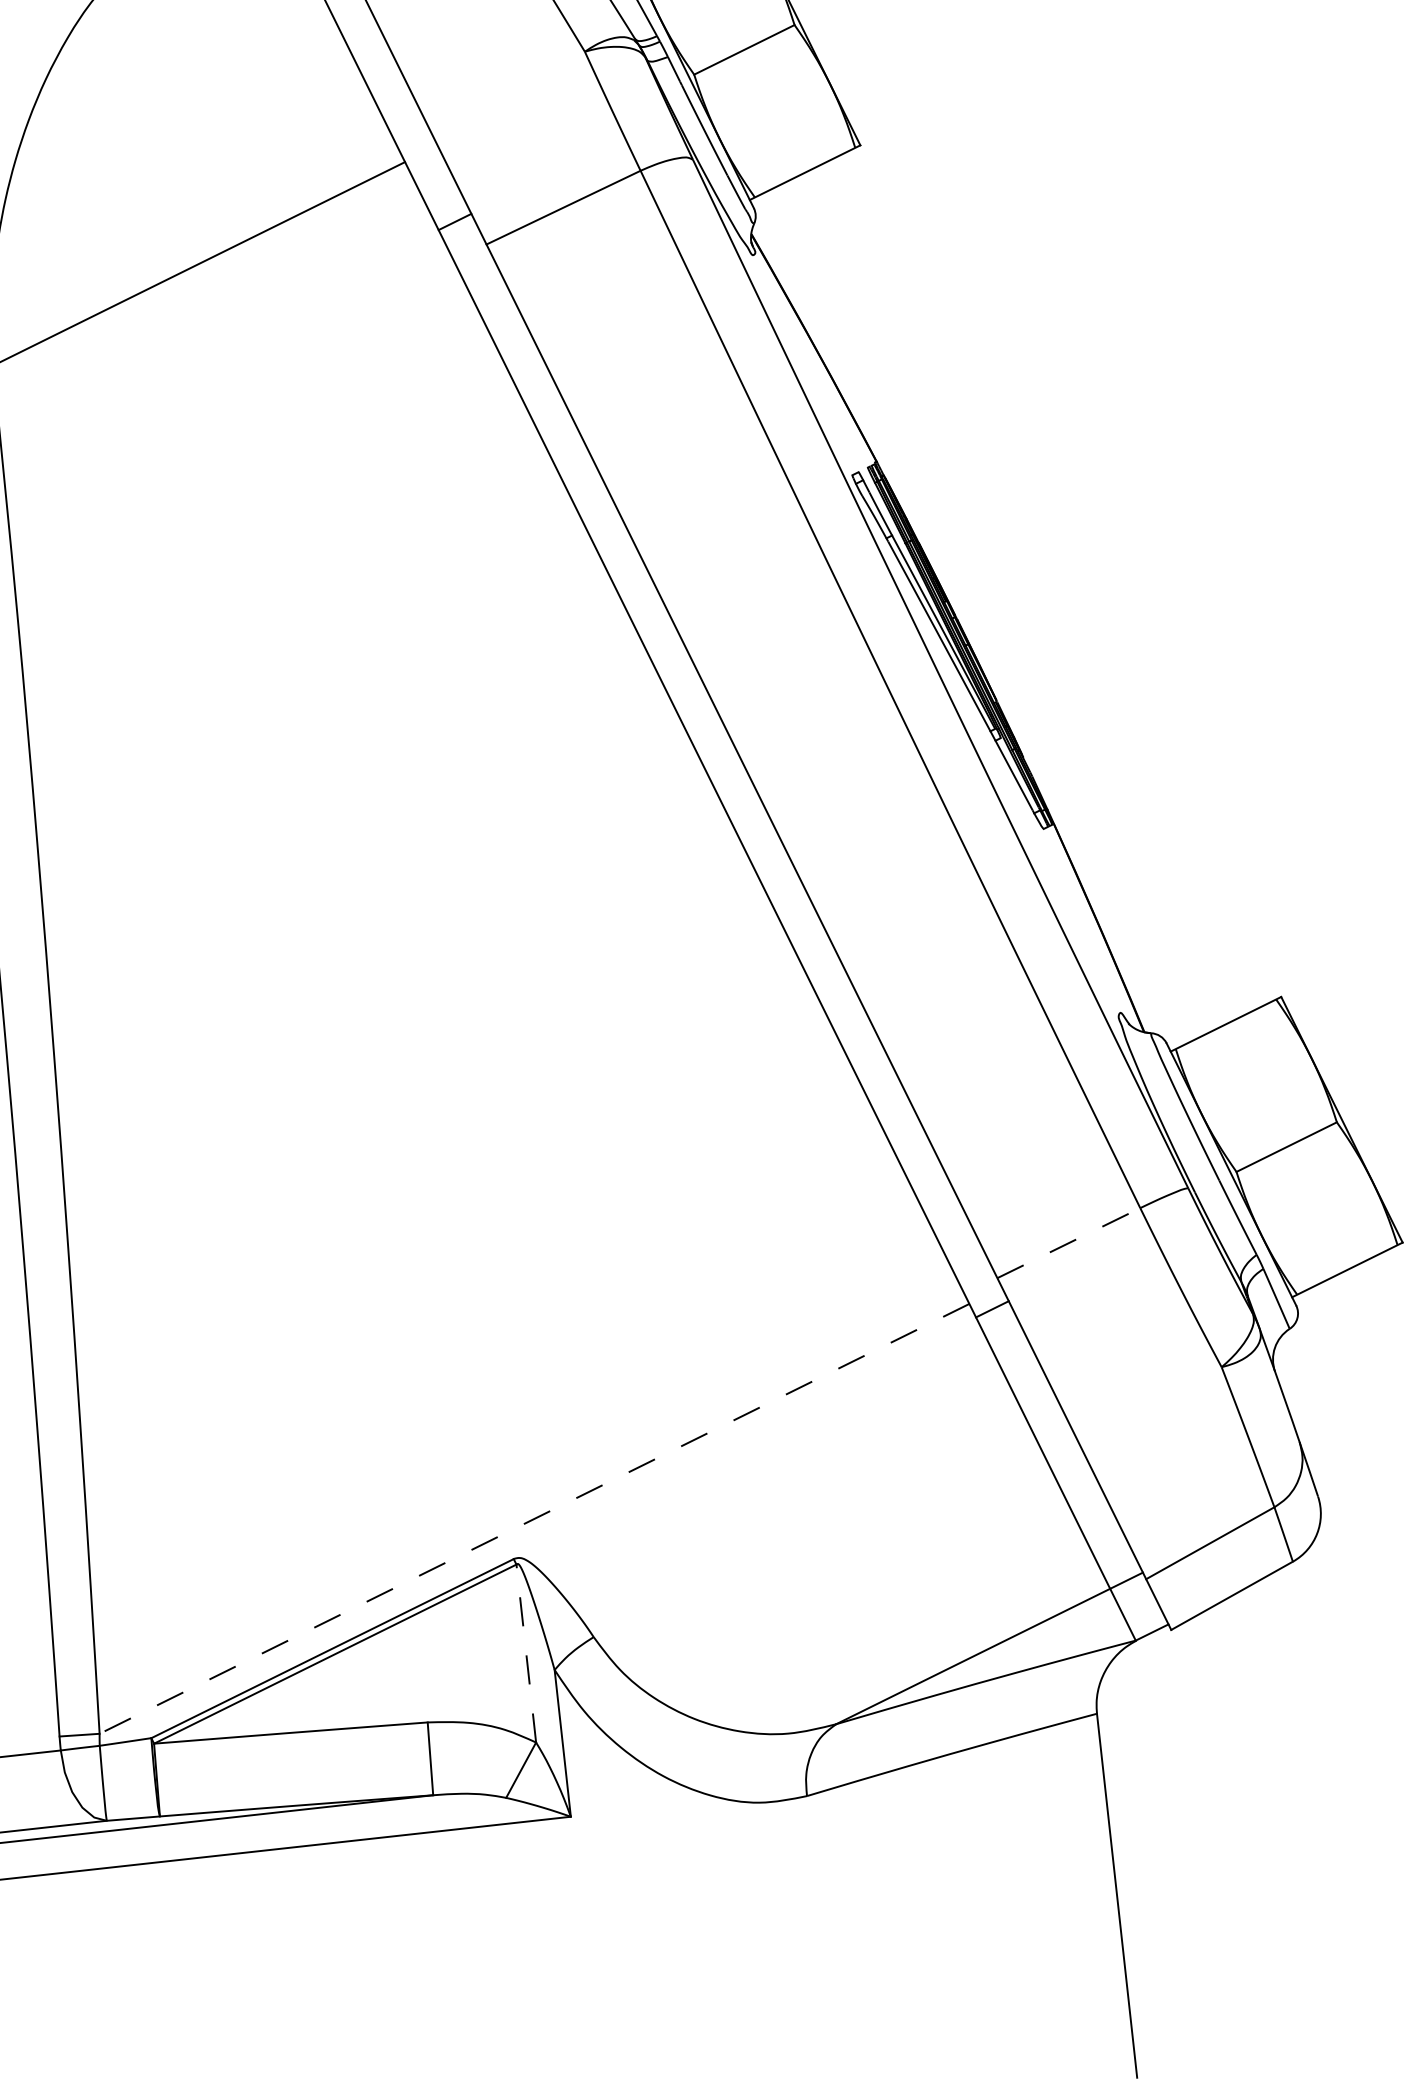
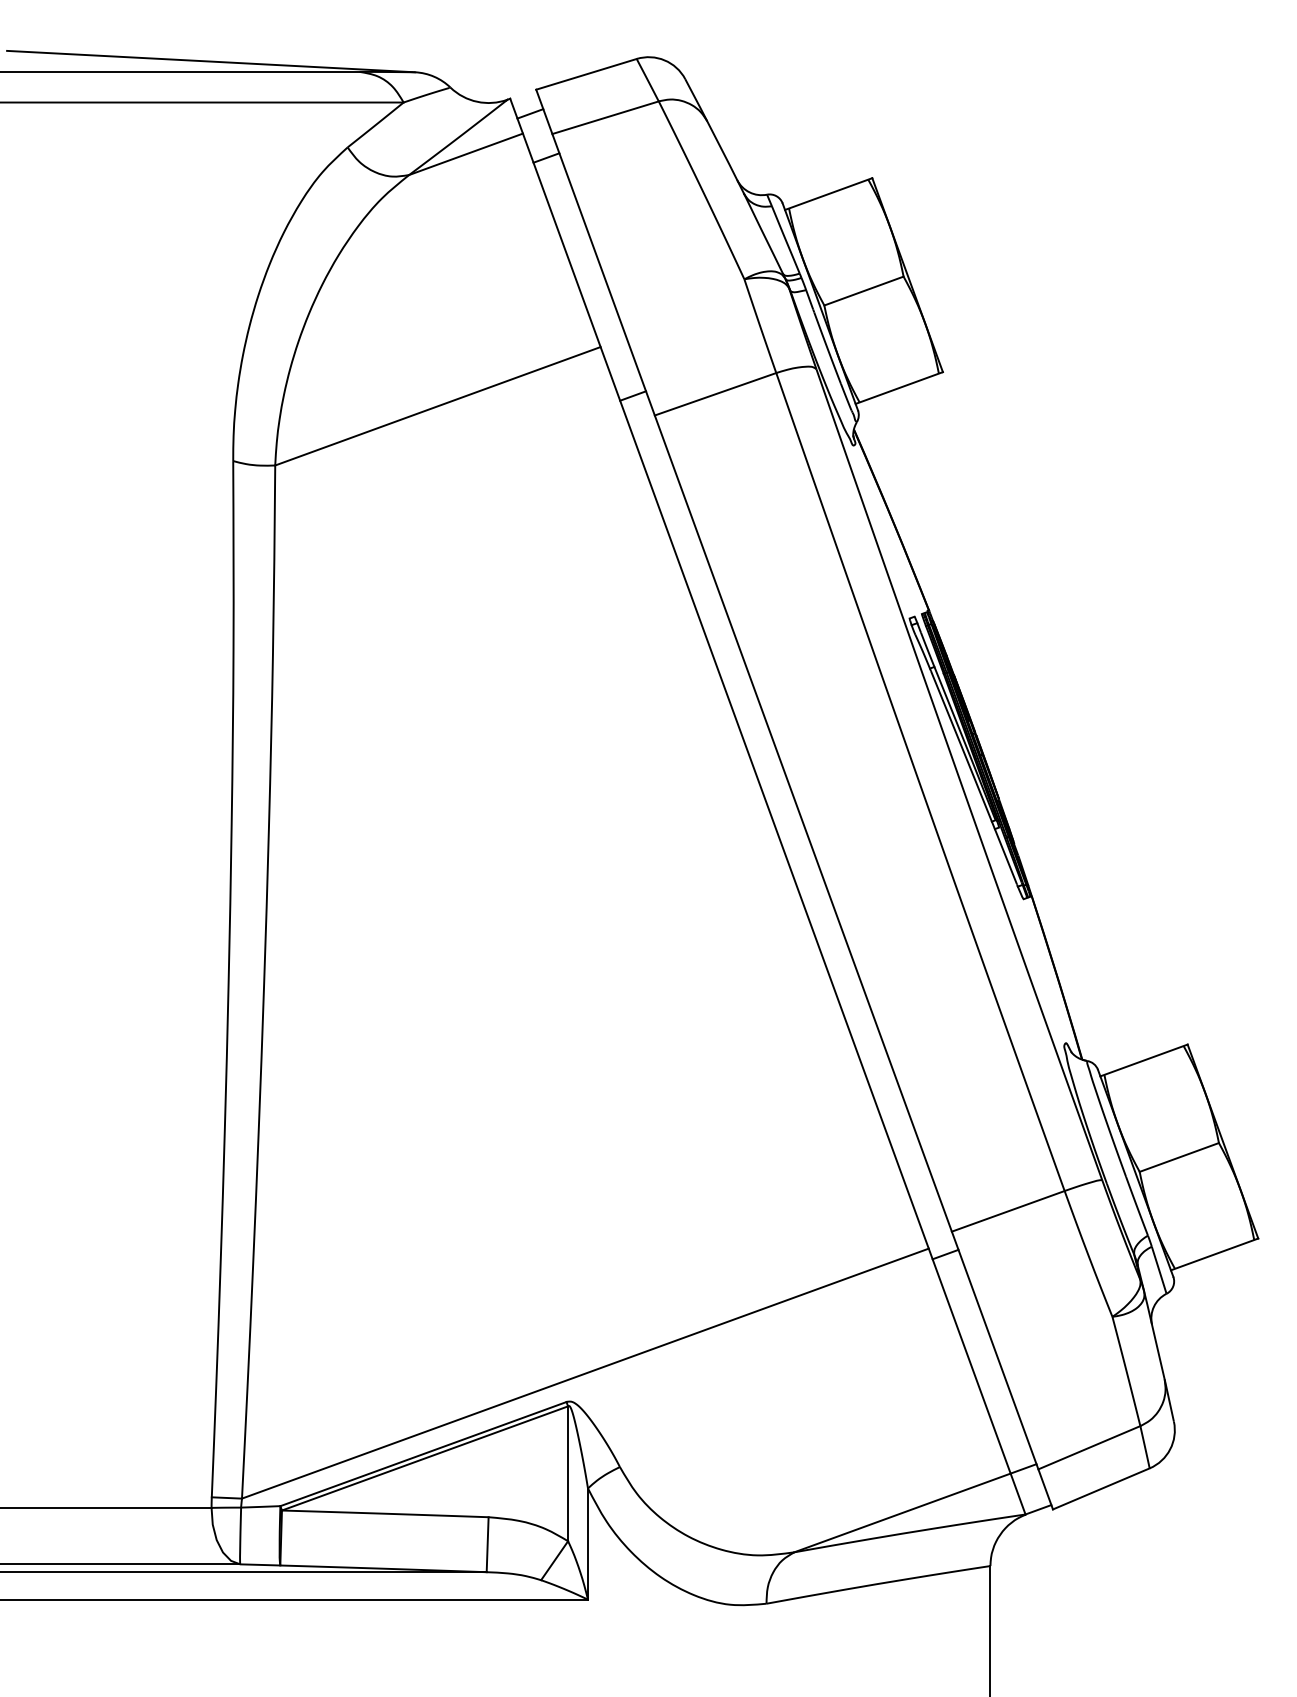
line: (1069, 1243) -> (1008, 1211), dashed -> solid
line: (533, 1518) -> (584, 1373), dashed -> solid
line: (526, 1653) -> (568, 1473), dashed -> solid

